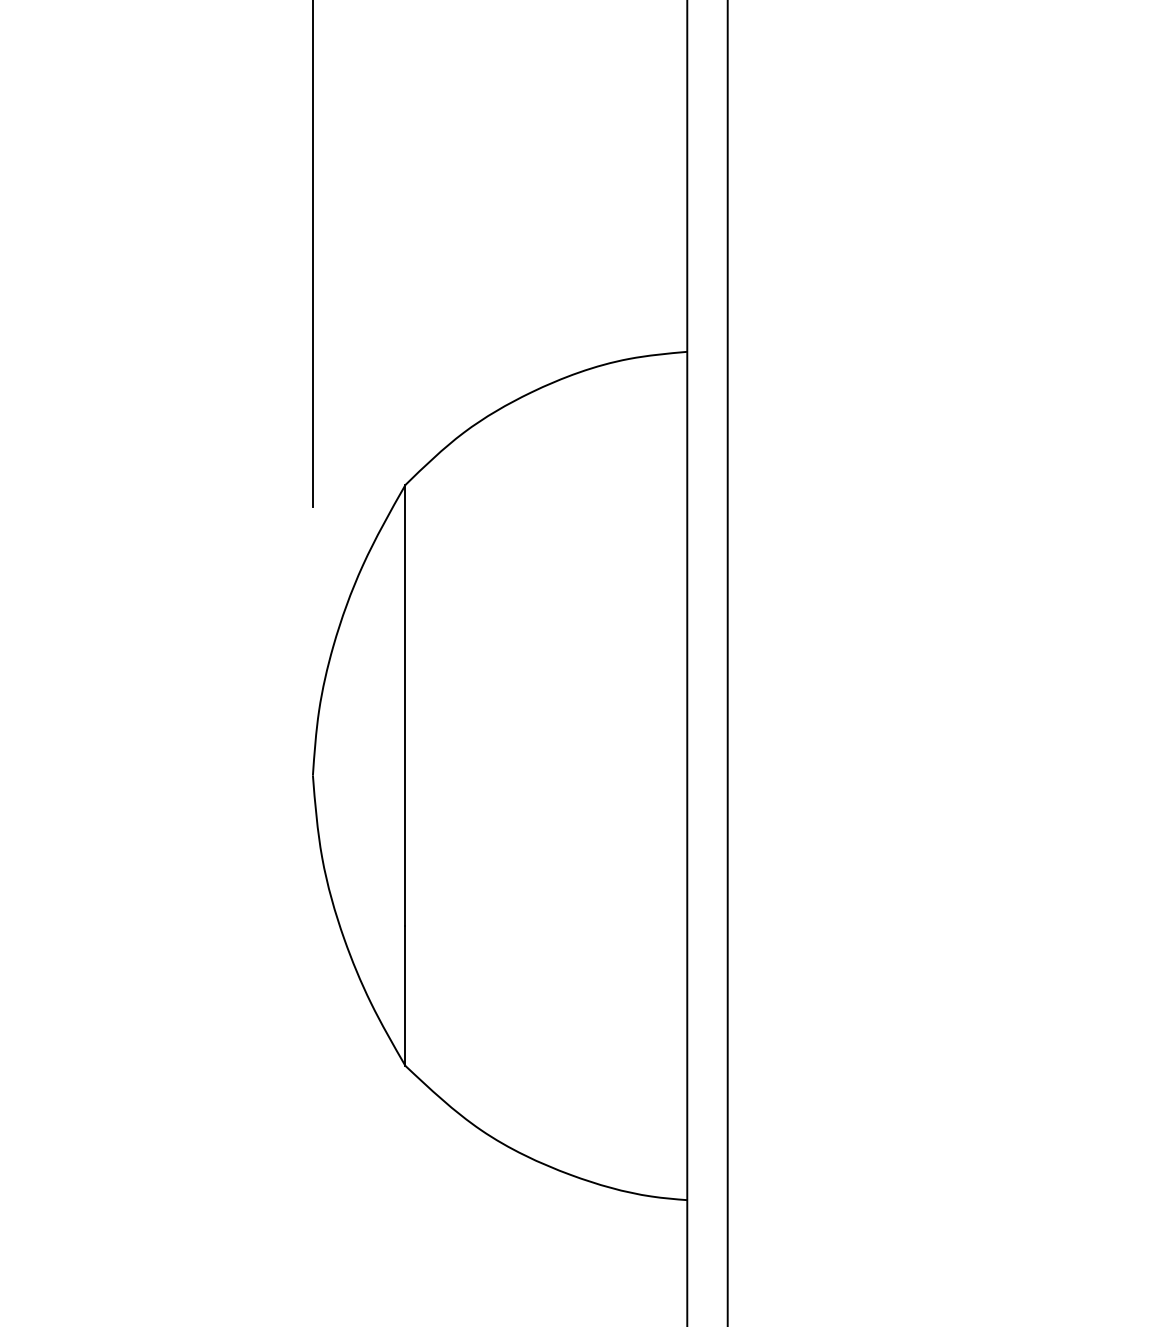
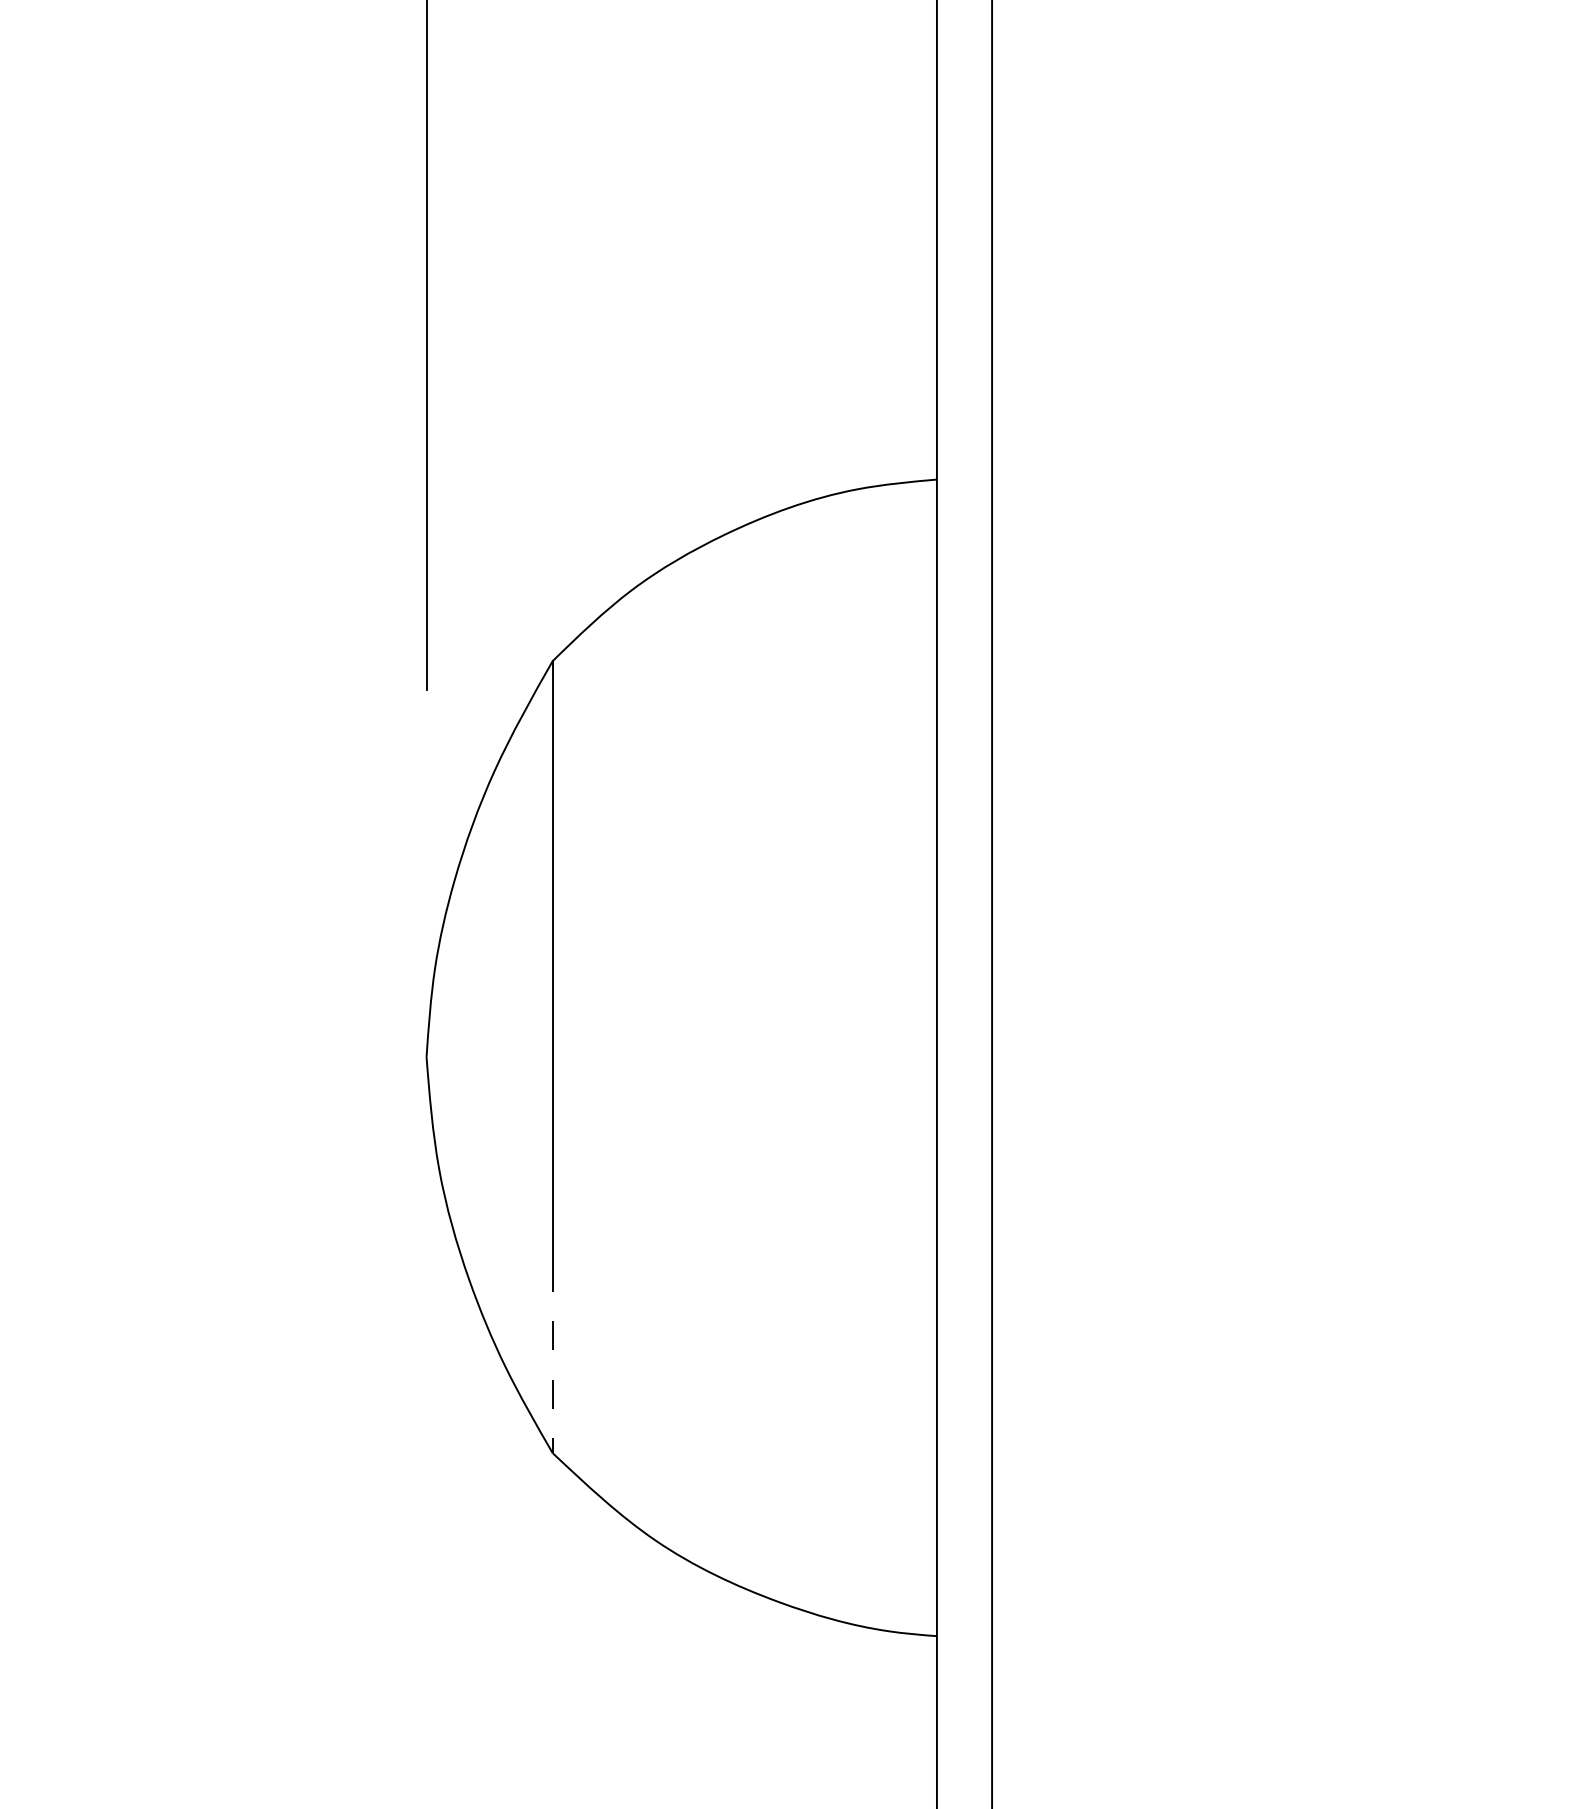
line: (405, 996) -> (552, 1358), solid -> dashed

